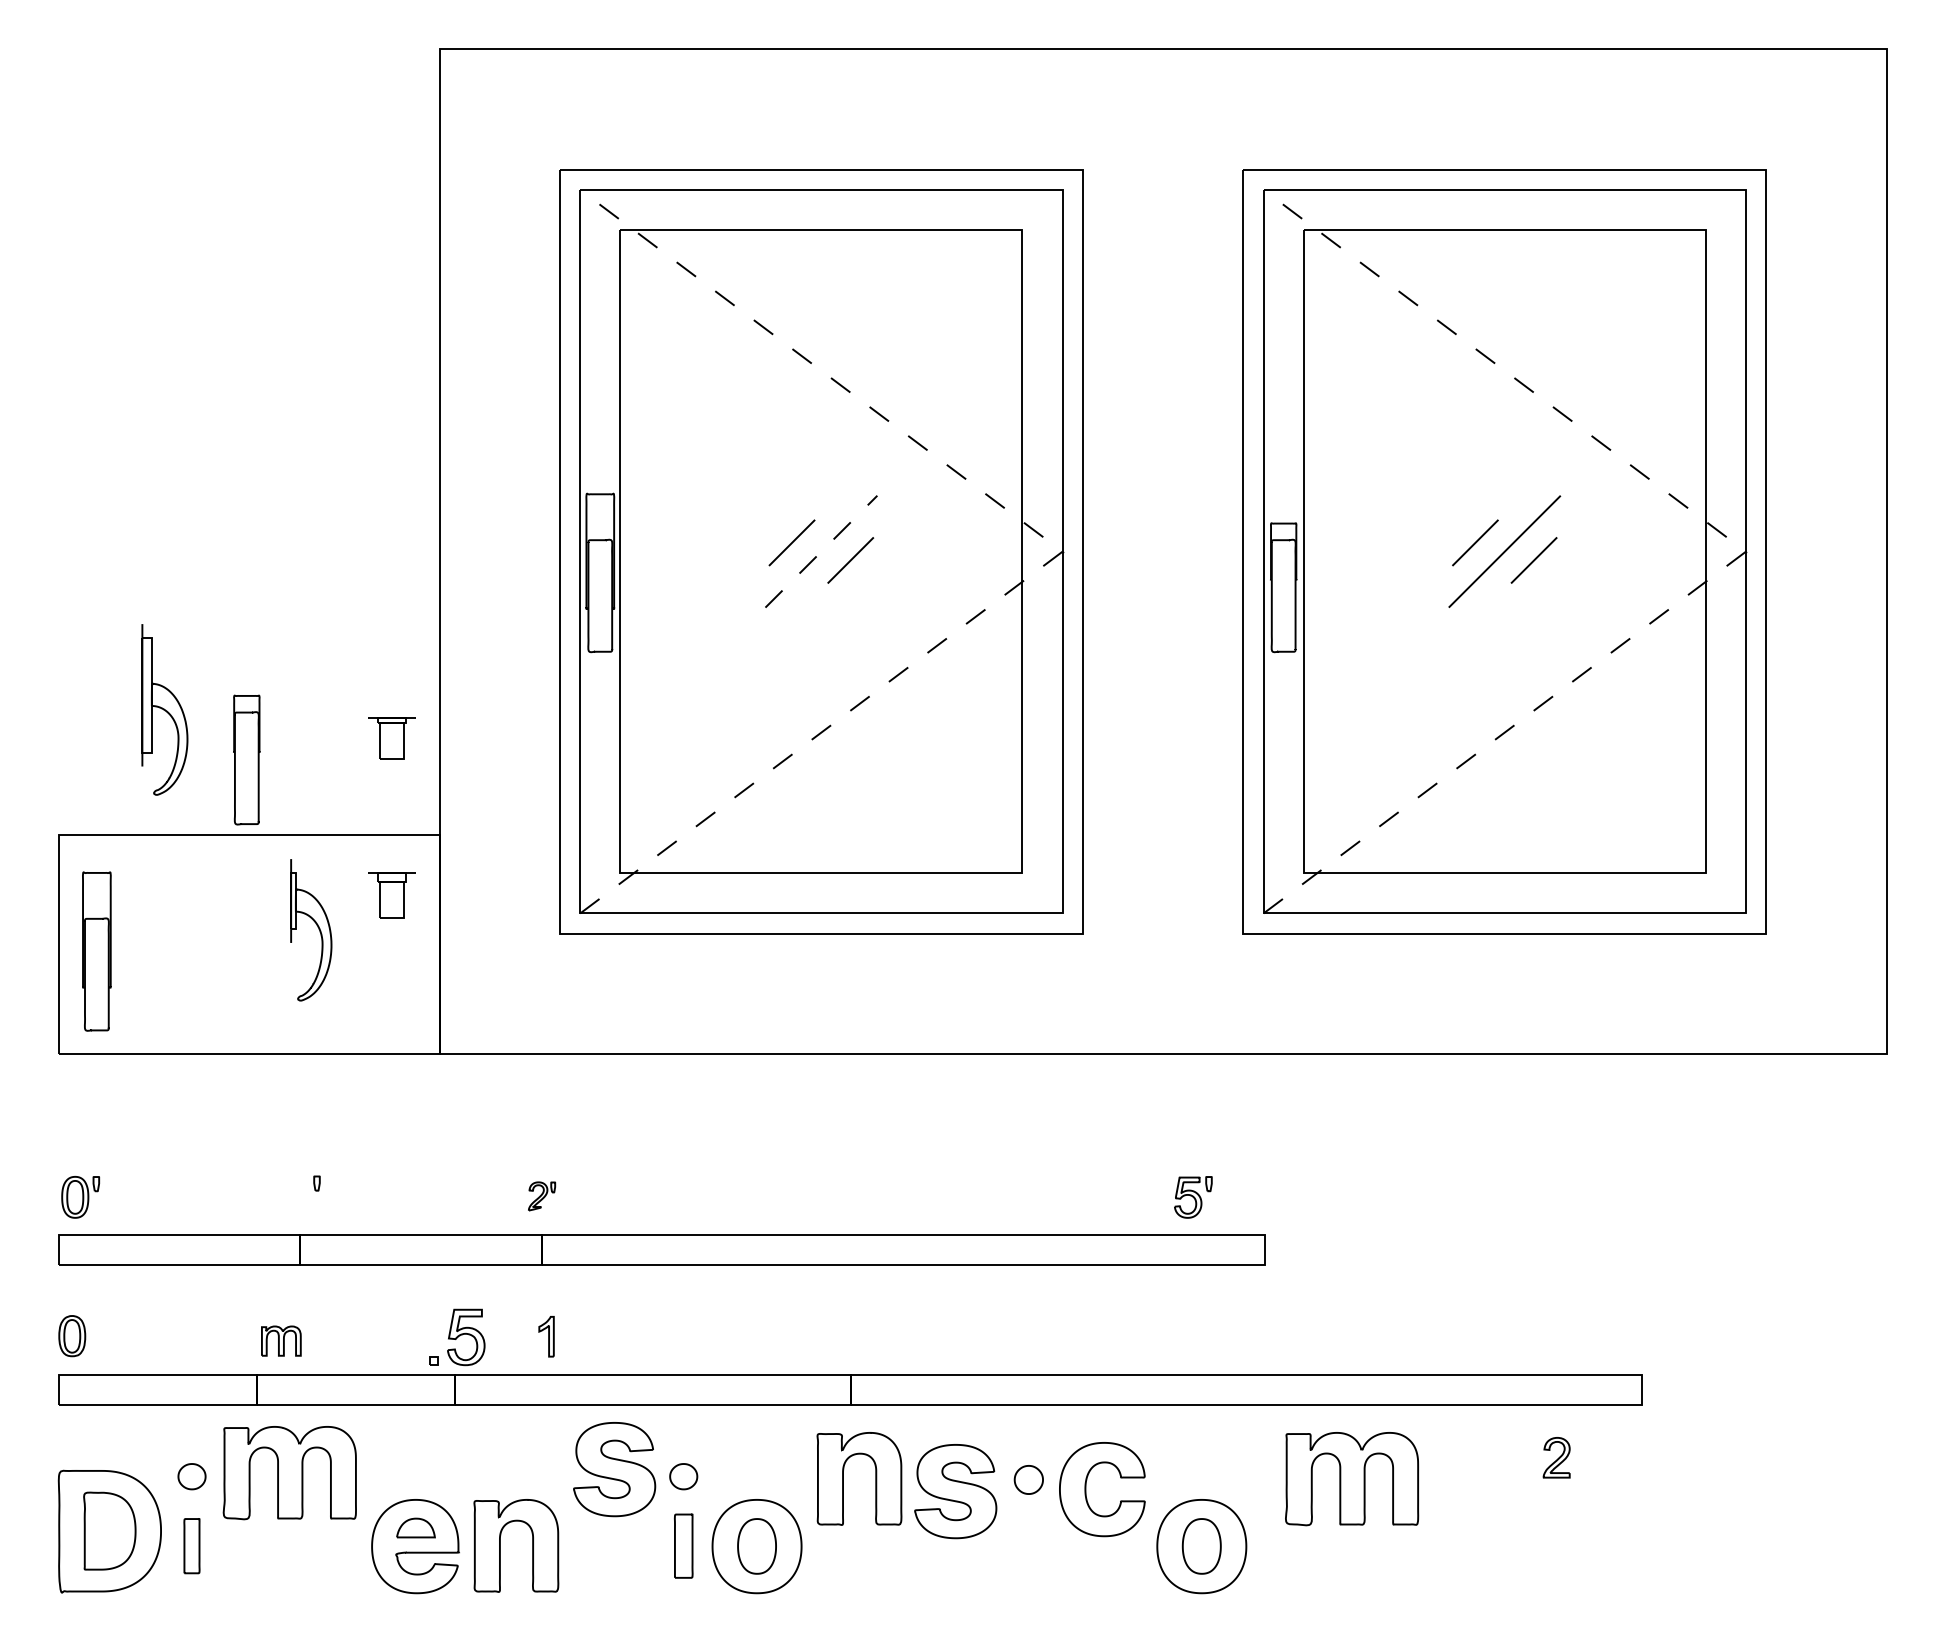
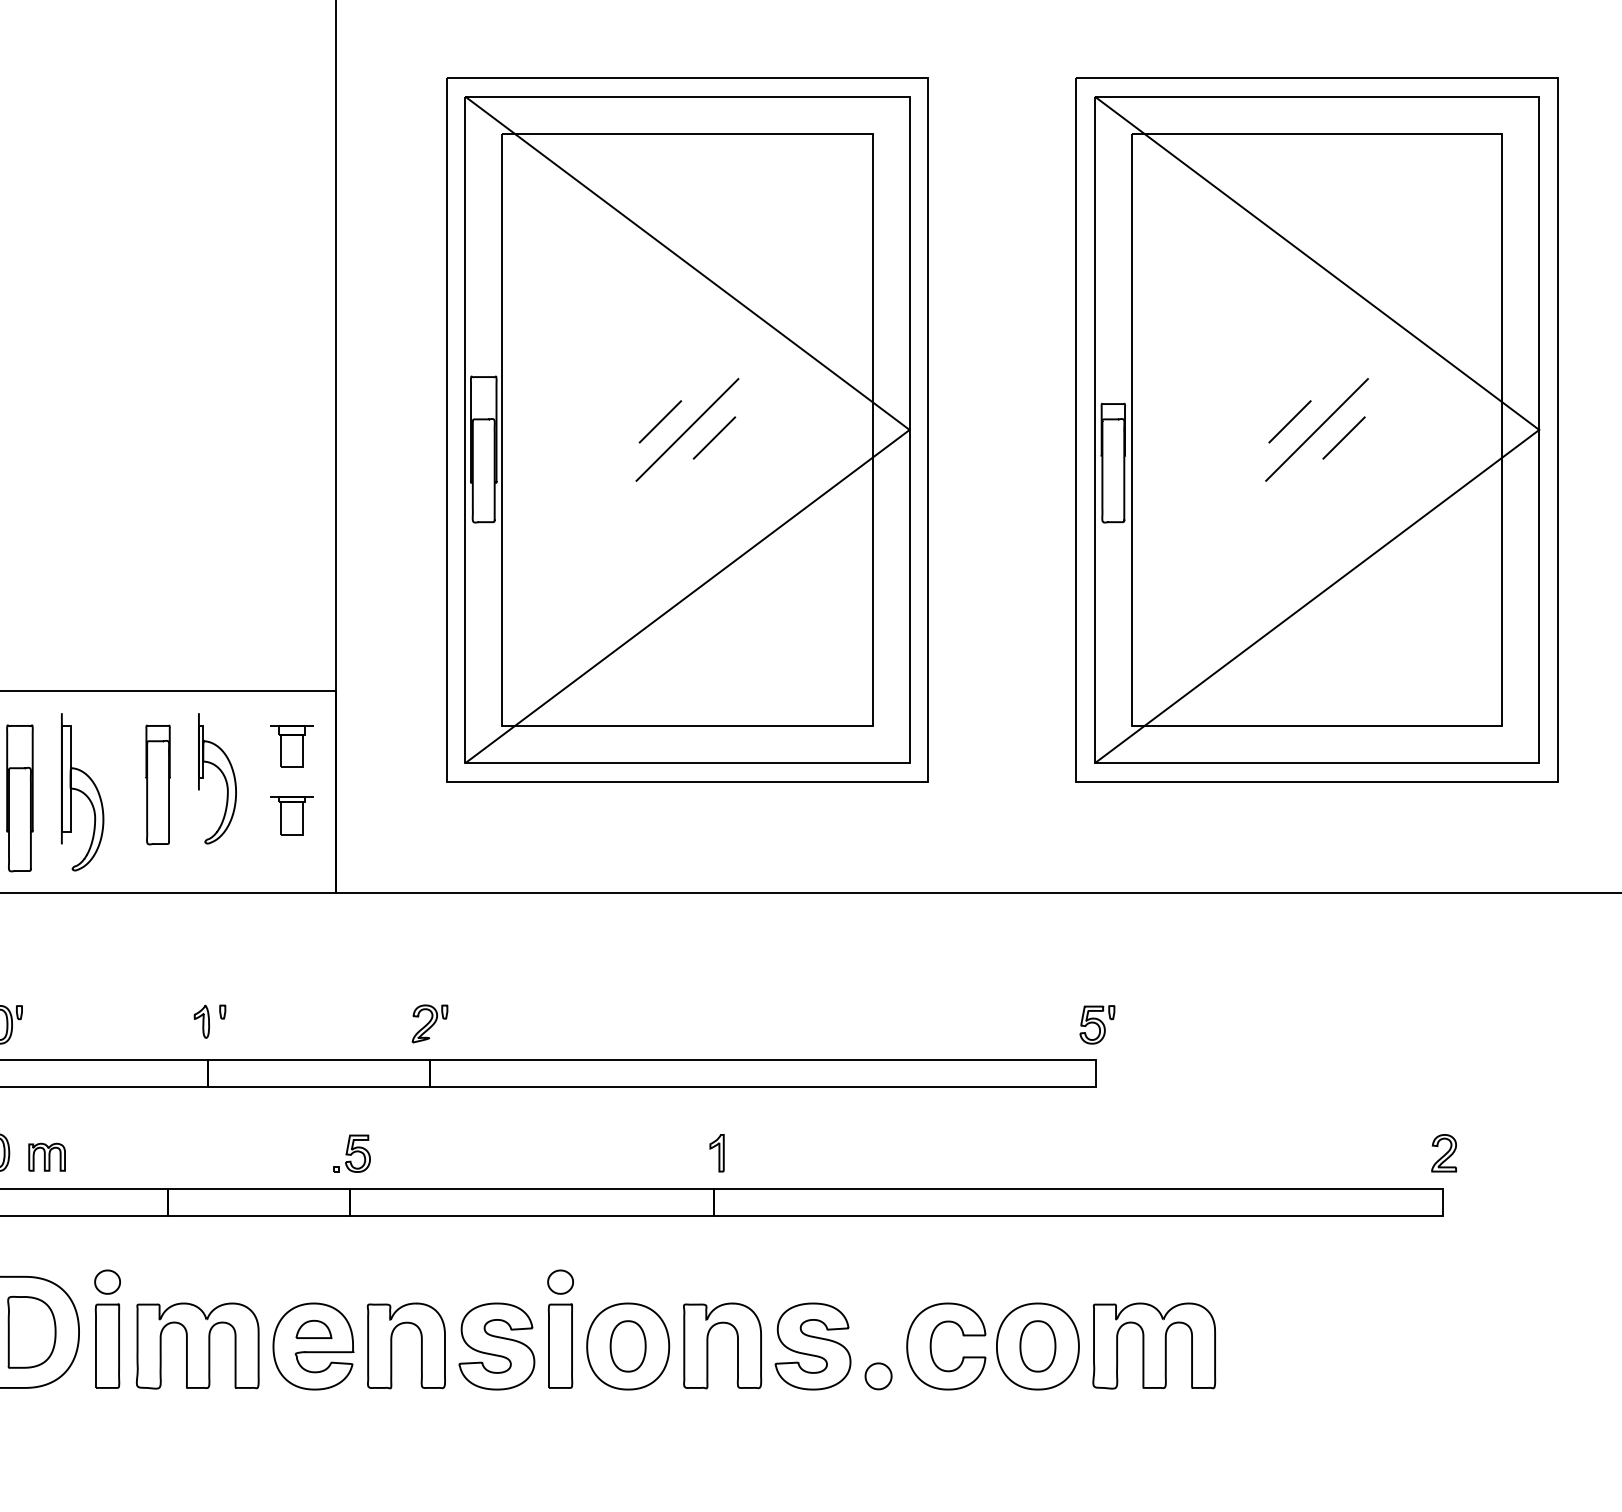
line: (821, 551) -> (687, 429), dashed -> solid
line: (1062, 551) -> (909, 429), dashed -> solid
line: (1745, 551) -> (1538, 429), dashed -> solid
part: (164, 709) -> (82, 791), moved
part: (391, 738) -> (291, 815), moved
part: (246, 759) -> (157, 784), moved
part: (294, 1193) -> (202, 1021), added
part: (541, 1196) -> (429, 1024), size x1.43
part: (1193, 1197) -> (1097, 1024), moved
part: (457, 1336) -> (352, 1153), size x0.71
part: (546, 1336) -> (717, 1153), moved
part: (281, 1340) -> (47, 1156), moved
part: (1556, 1457) -> (1443, 1153), moved
part: (614, 1469) -> (496, 1346), moved
part: (289, 1473) -> (197, 1346), moved
part: (843, 1478) -> (707, 1345), moved
part: (1028, 1479) -> (878, 1375), moved
part: (1352, 1479) -> (1154, 1346), moved
part: (1086, 1489) -> (931, 1346), moved
part: (955, 1491) -> (812, 1346), moved
part: (191, 1545) -> (107, 1345), size x1.67
part: (683, 1545) -> (560, 1345), size x1.43

